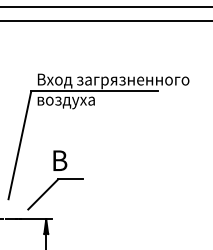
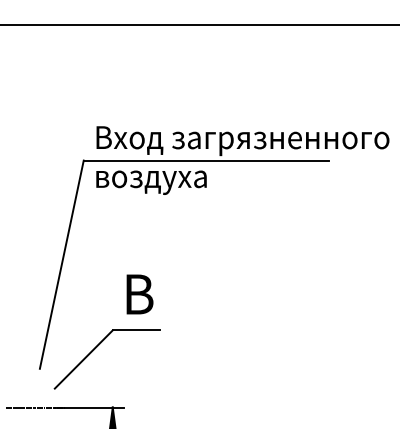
part: (50, 188) -> (97, 348), moved

